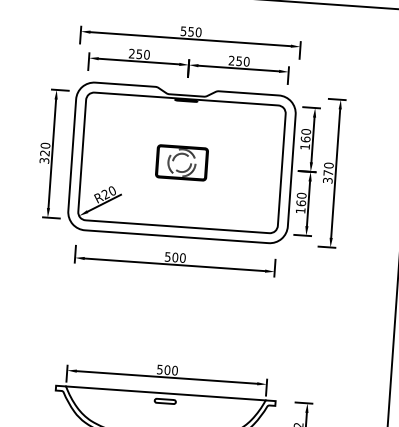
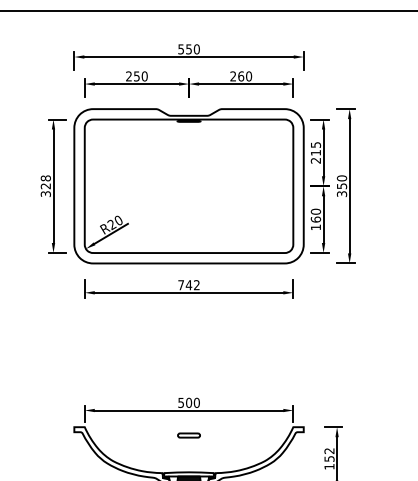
text: (239, 61) -> (241, 76), 250 -> 260
text: (305, 139) -> (315, 152), 160 -> 215
text: (45, 145) -> (45, 178), 320 -> 328
part: (181, 163) -> (188, 186), removed
text: (328, 173) -> (342, 186), 370 -> 350
text: (174, 257) -> (188, 285), 500 -> 742
line: (165, 393) -> (188, 427), removed

